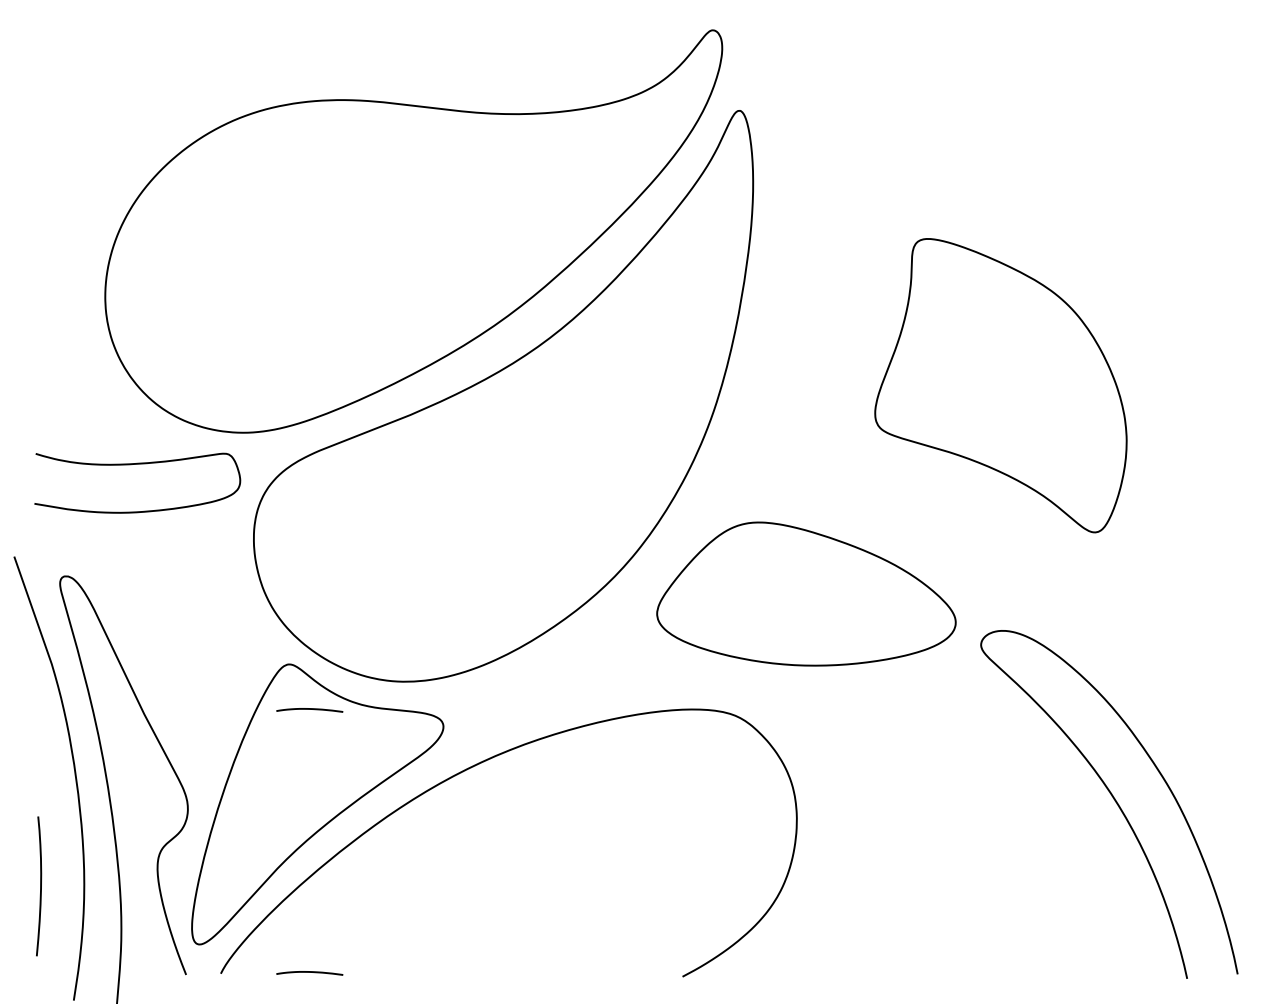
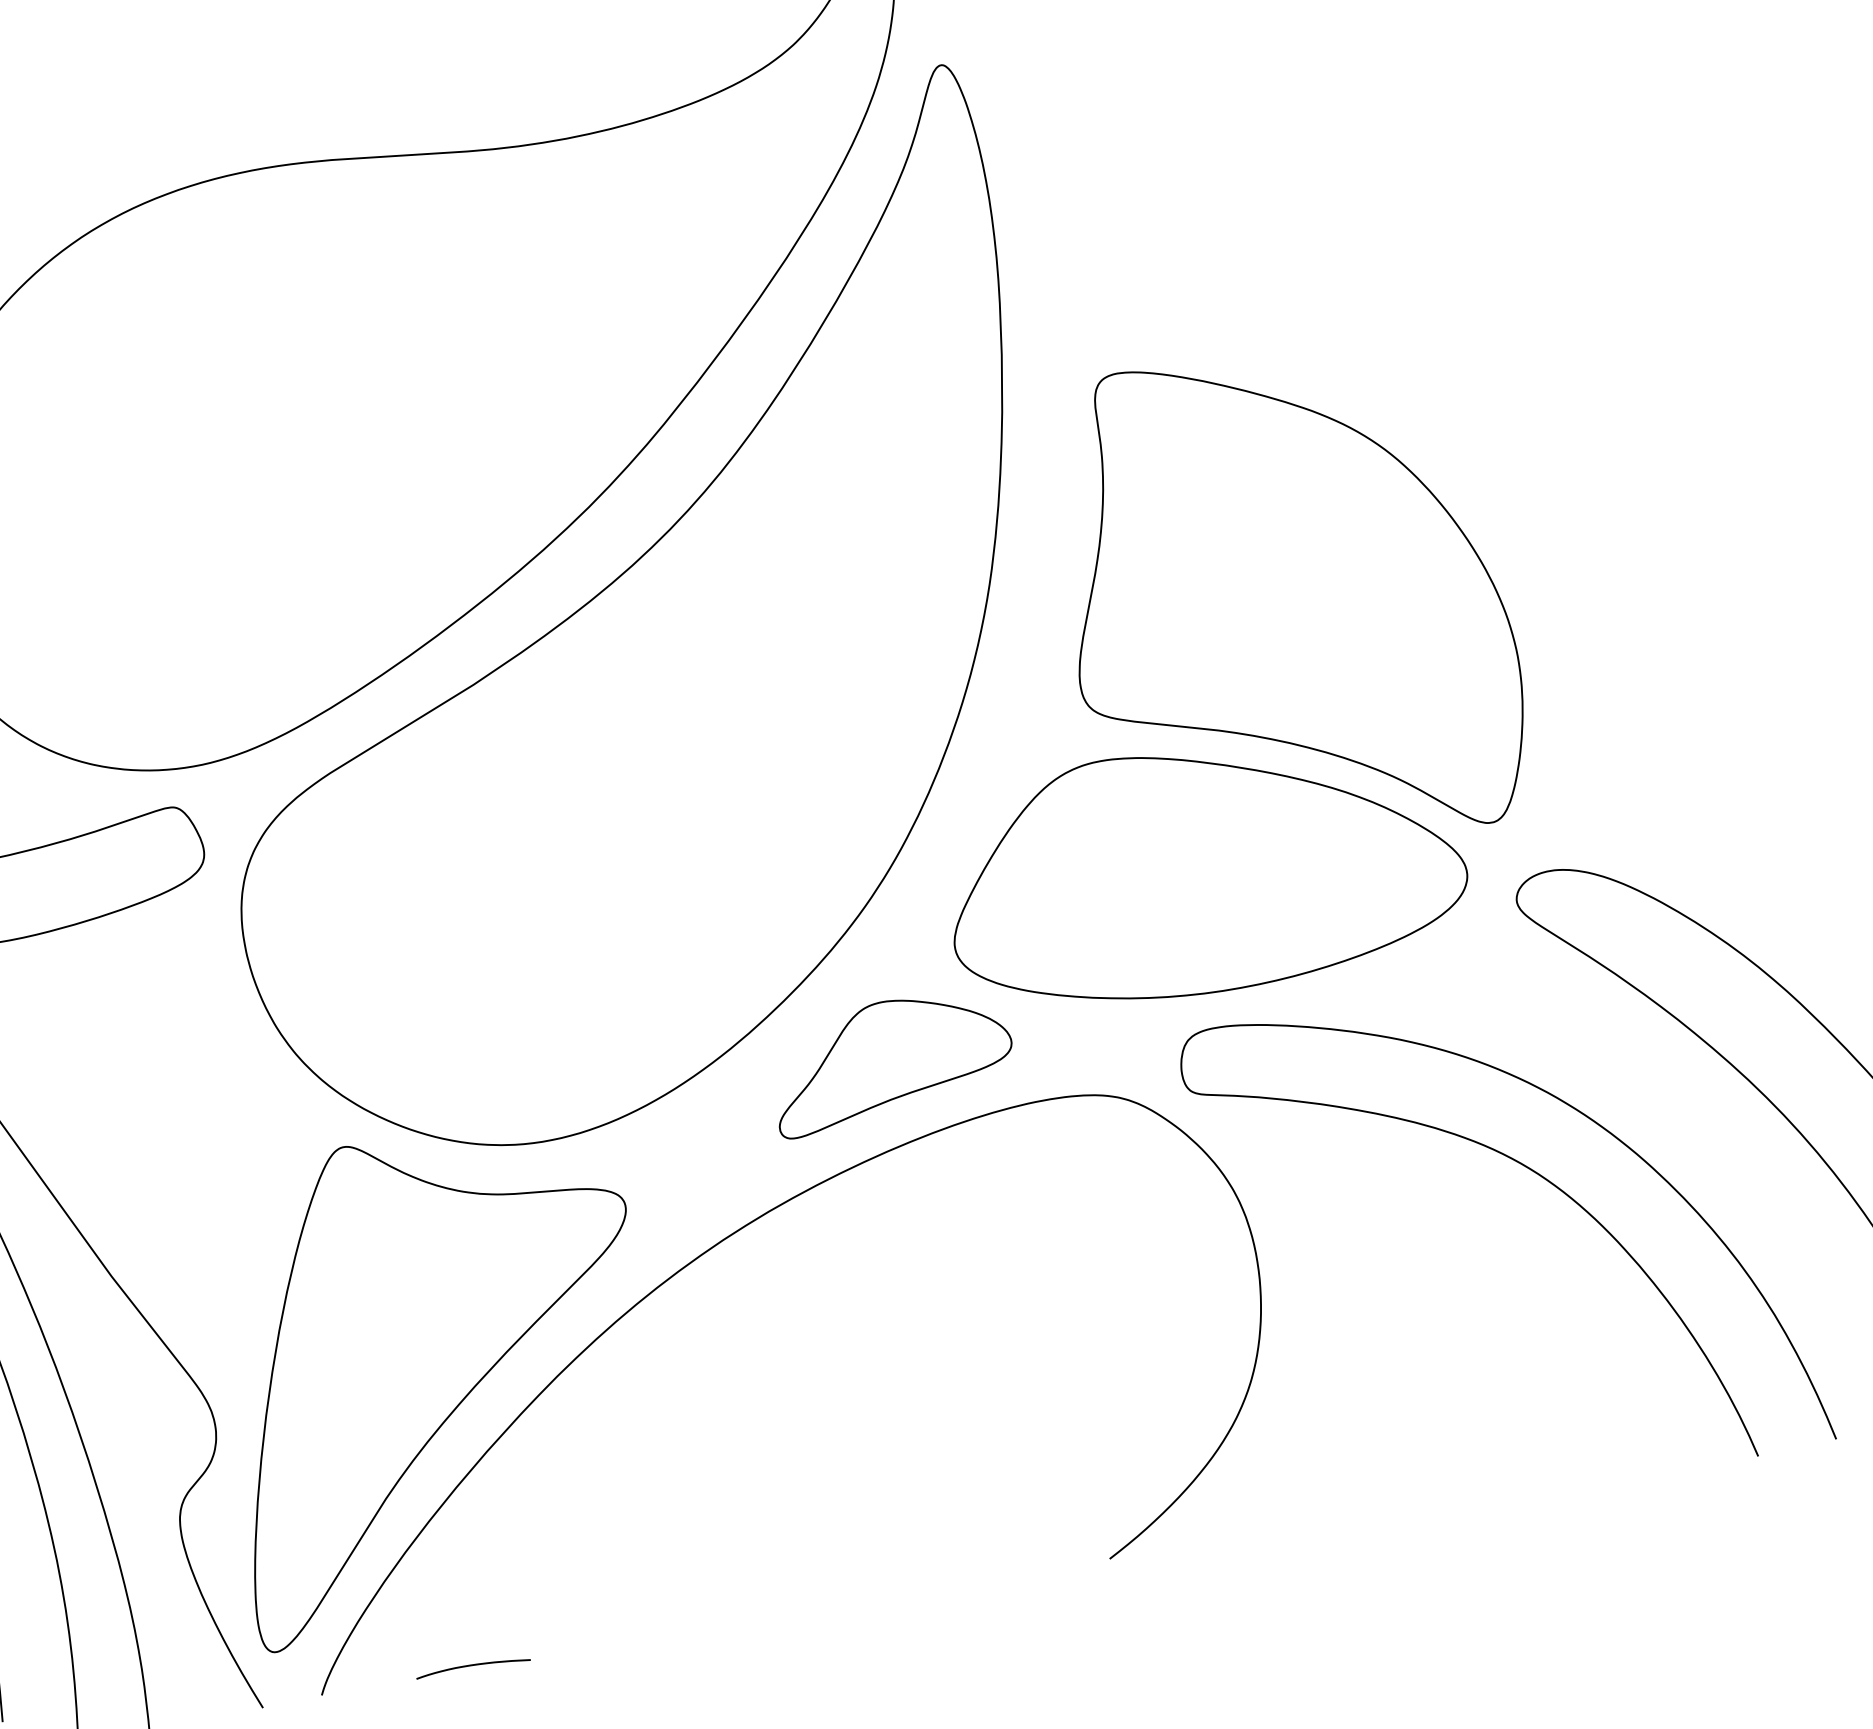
part: (1000, 385) -> (1285, 601), moved
part: (609, 671) -> (891, 1060), added
curve: (309, 709) -> (391, 1217), removed
curve: (968, 806) -> (1544, 1181), added

